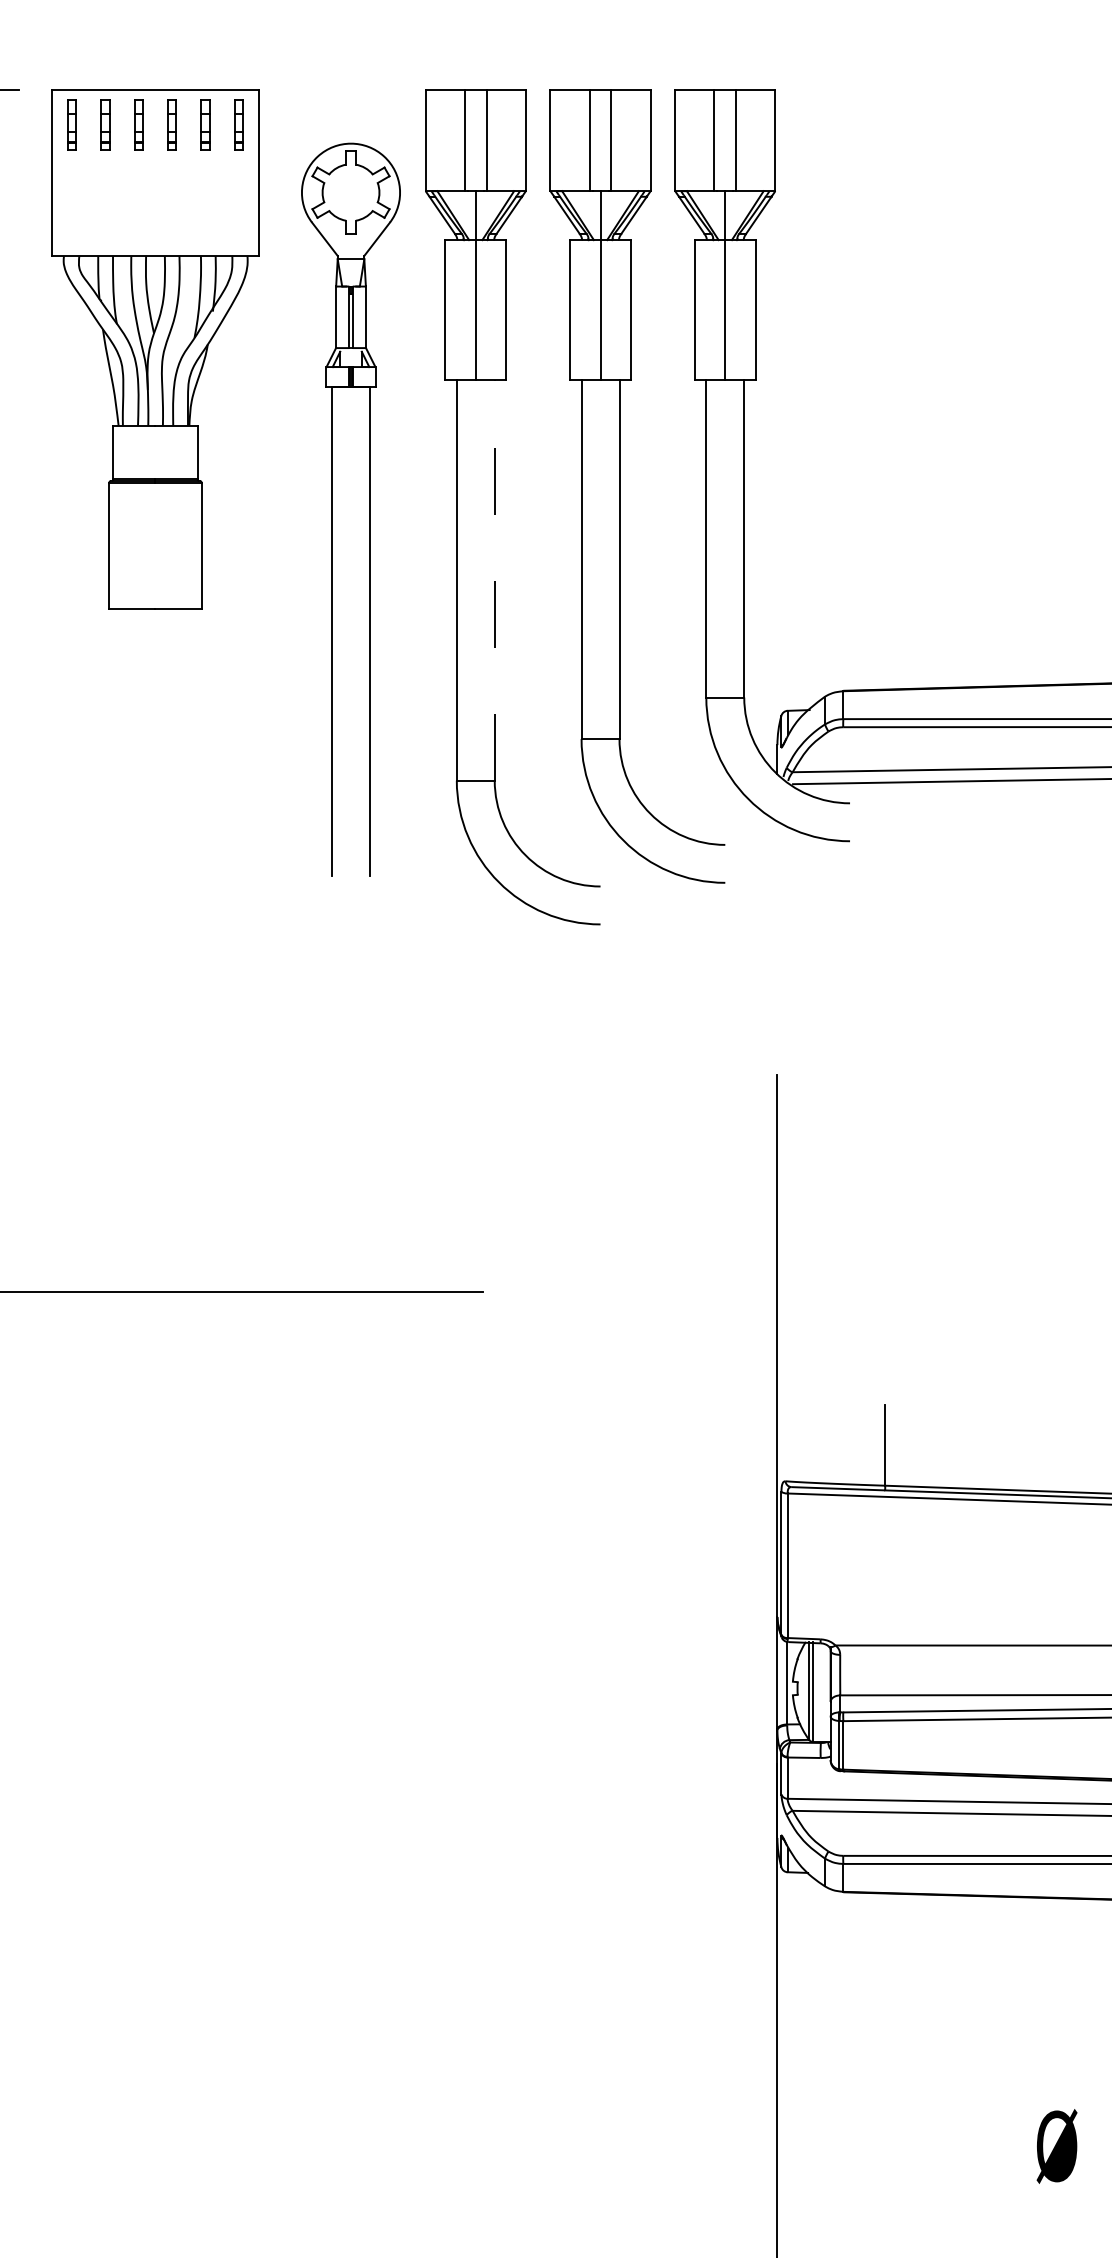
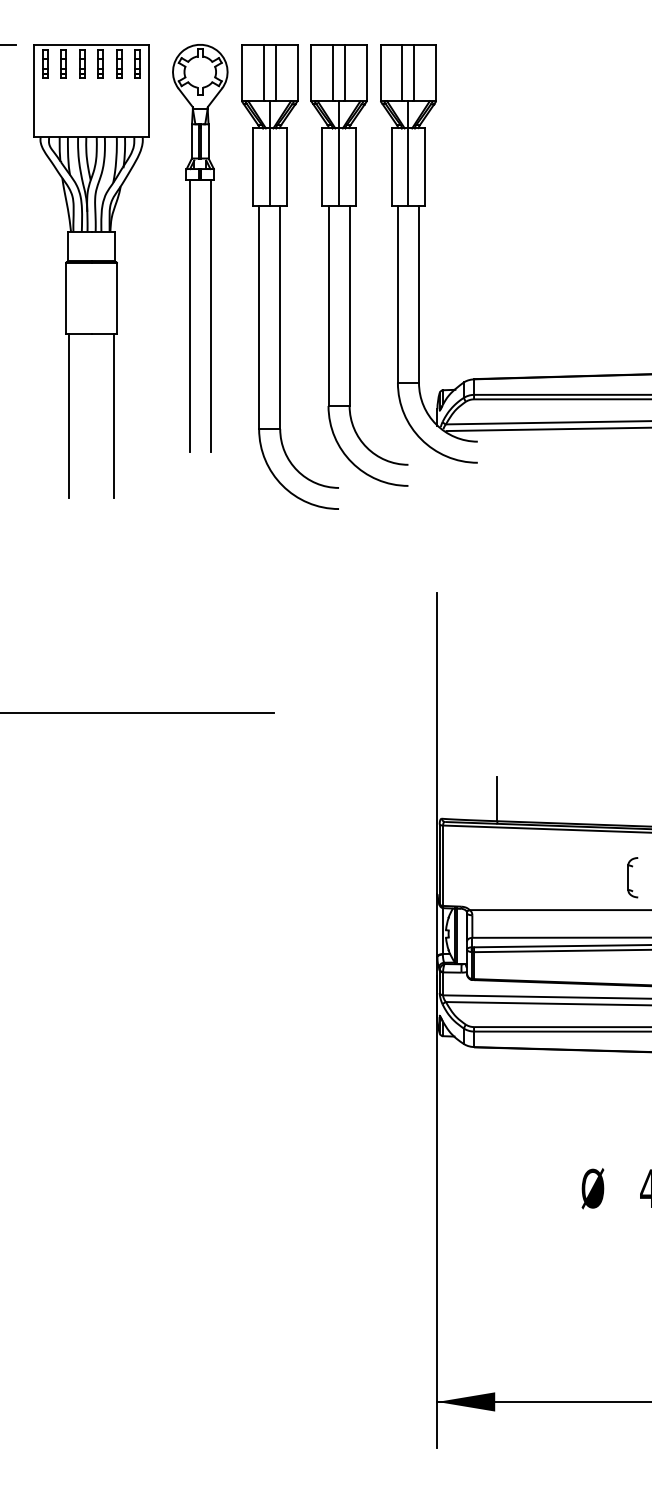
part: (333, 509) -> (190, 248), moved
line: (495, 580) -> (280, 317), dashed -> solid
line: (115, 756) -> (69, 415), added
line: (196, 756) -> (114, 415), added

